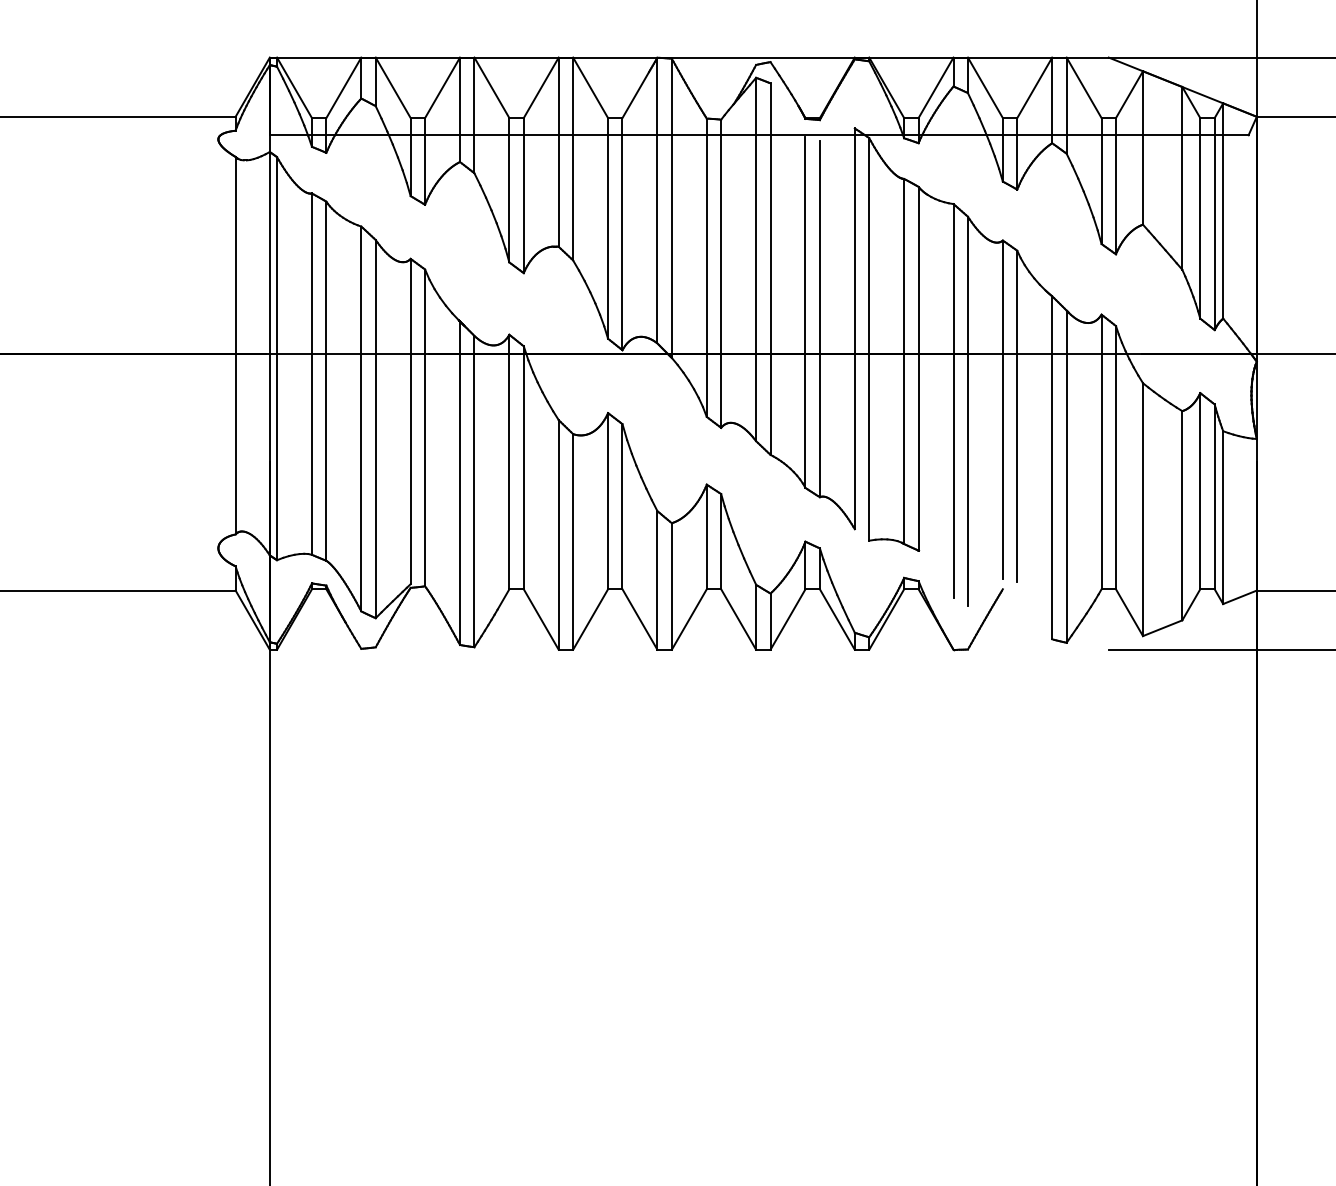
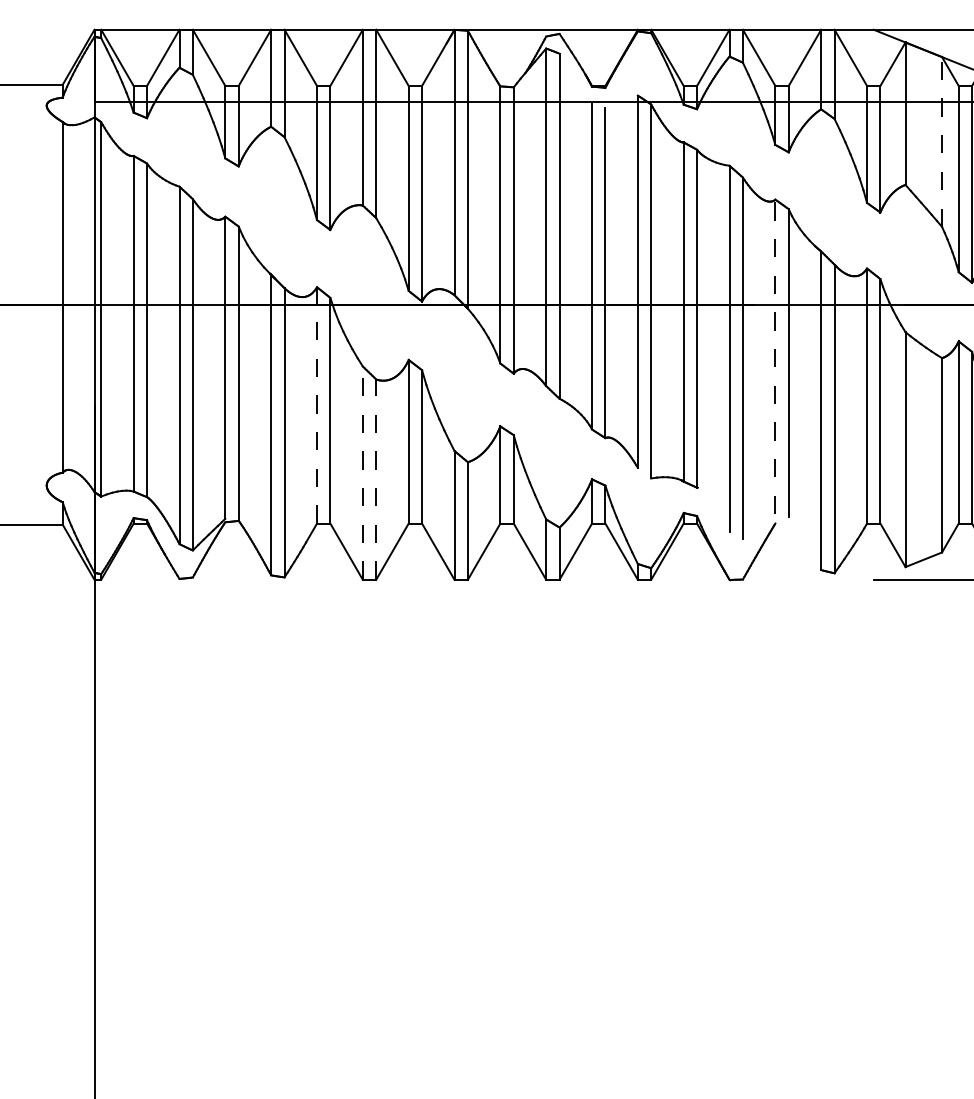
line: (1182, 177) -> (942, 141), solid -> dashed
line: (1002, 409) -> (775, 356), solid -> dashed
line: (509, 461) -> (317, 404), solid -> dashed
line: (558, 534) -> (362, 472), solid -> dashed
line: (573, 541) -> (376, 479), solid -> dashed

